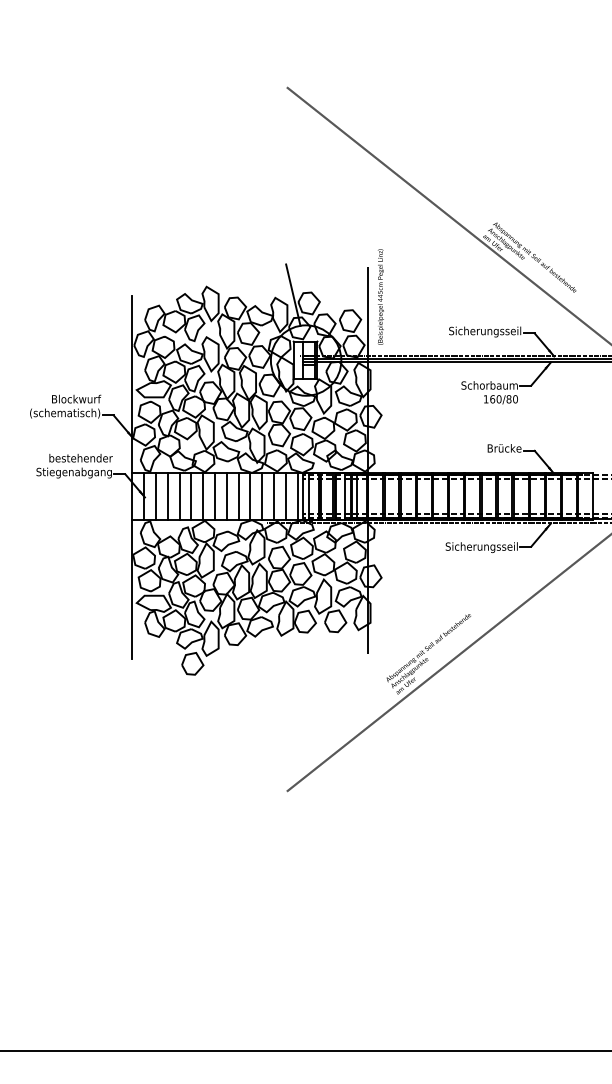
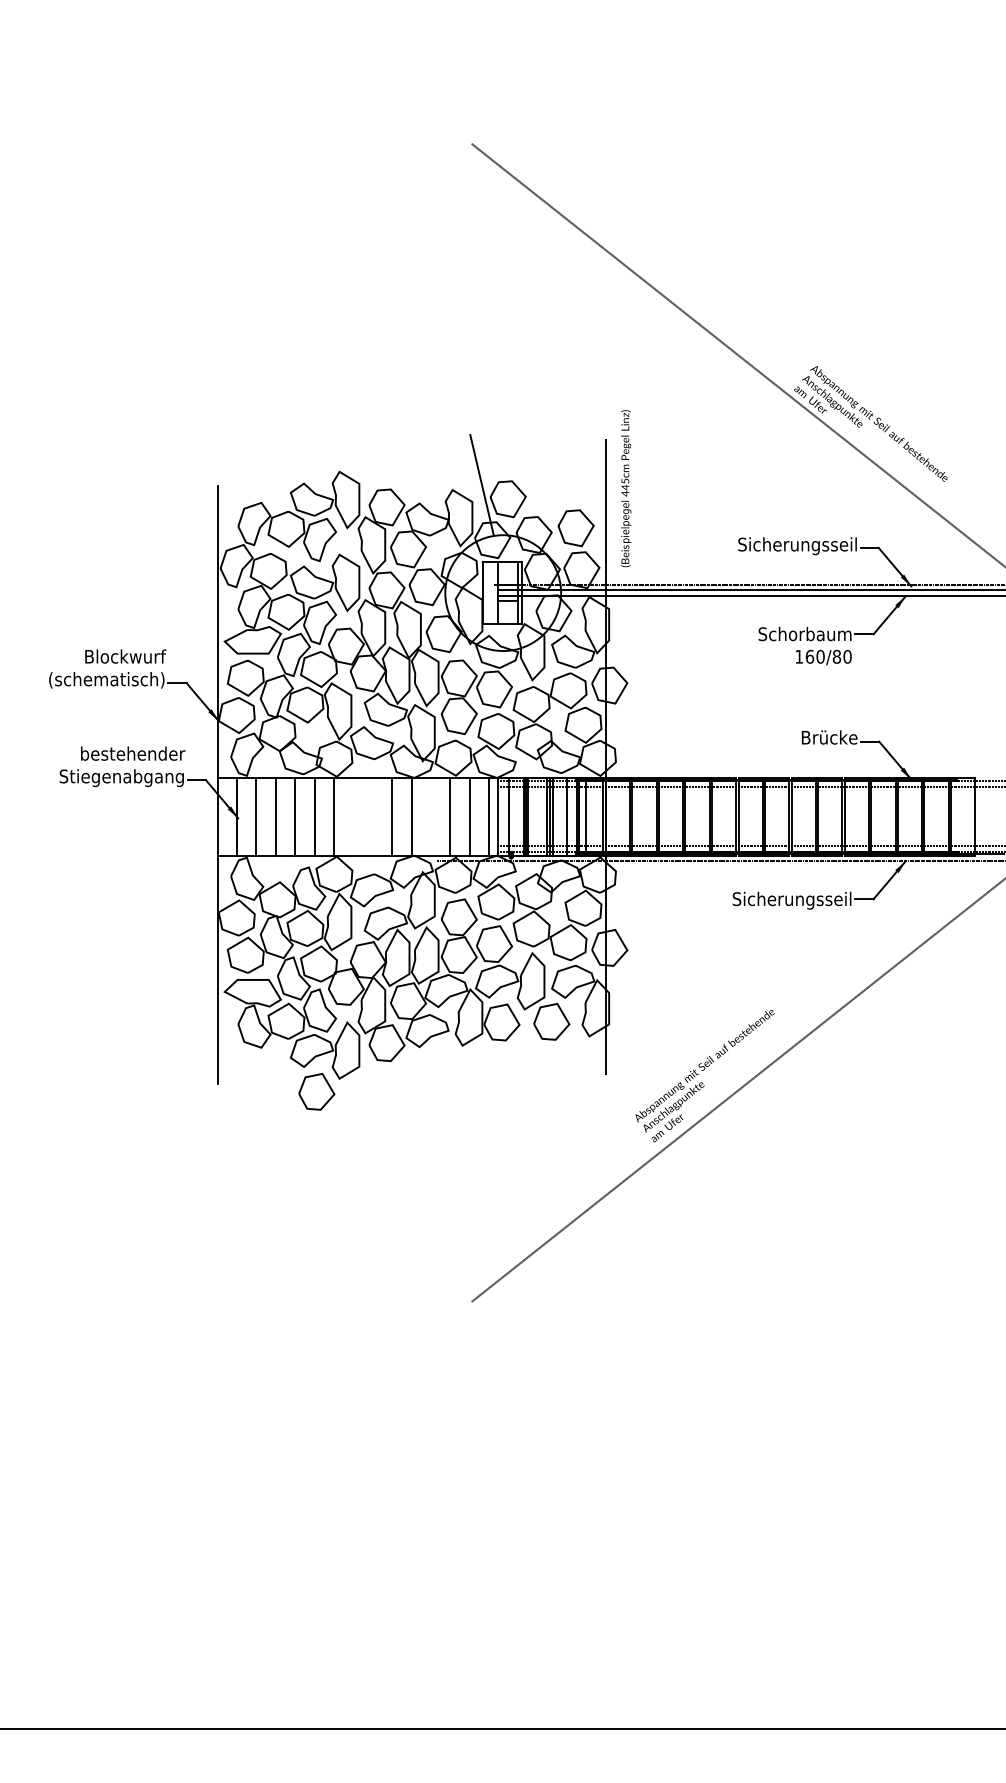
line: (215, 496) -> (354, 816), removed
line: (226, 496) -> (372, 816), removed
line: (262, 496) -> (431, 816), removed

